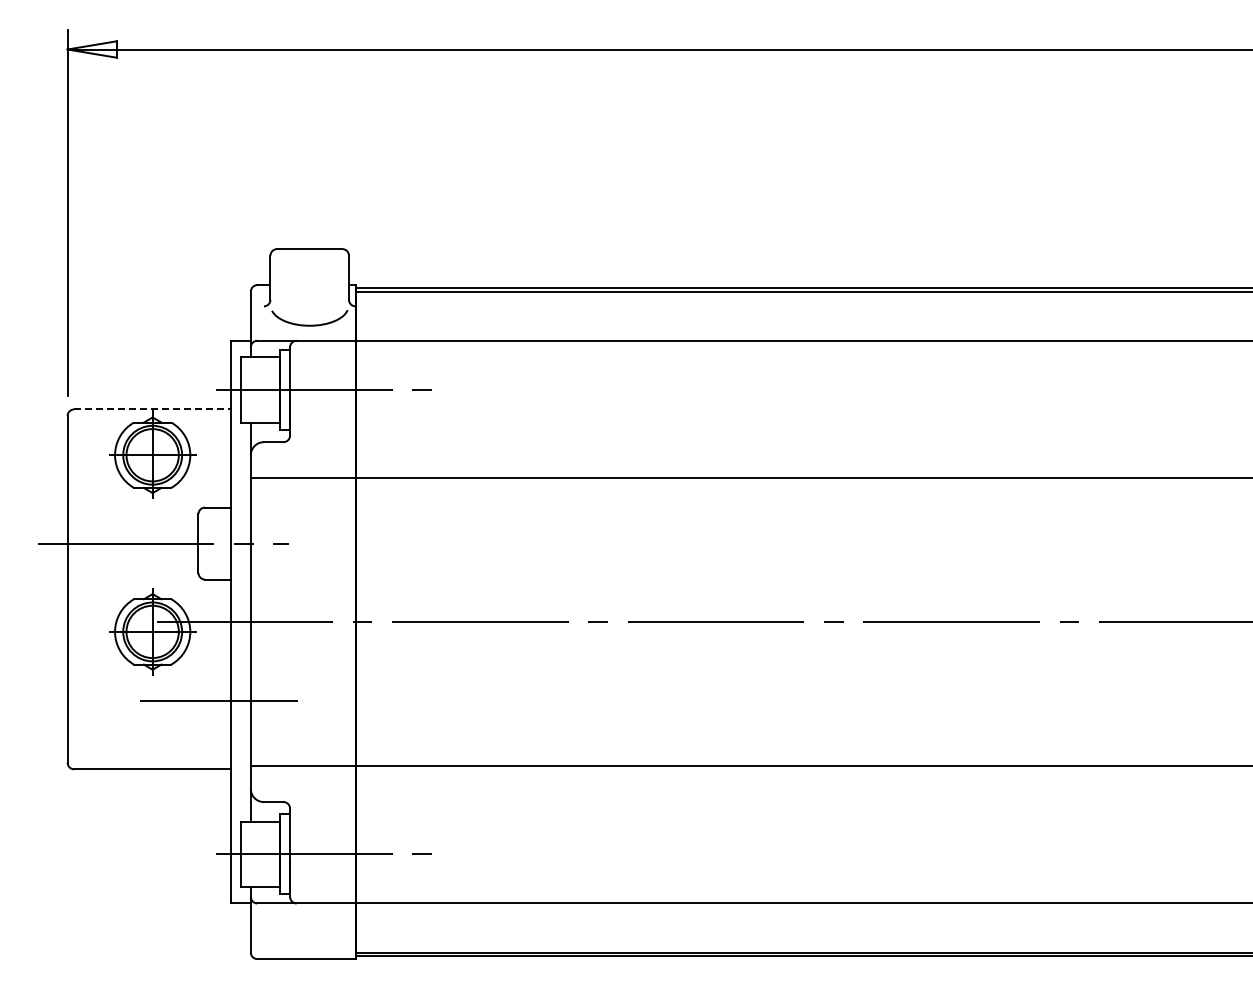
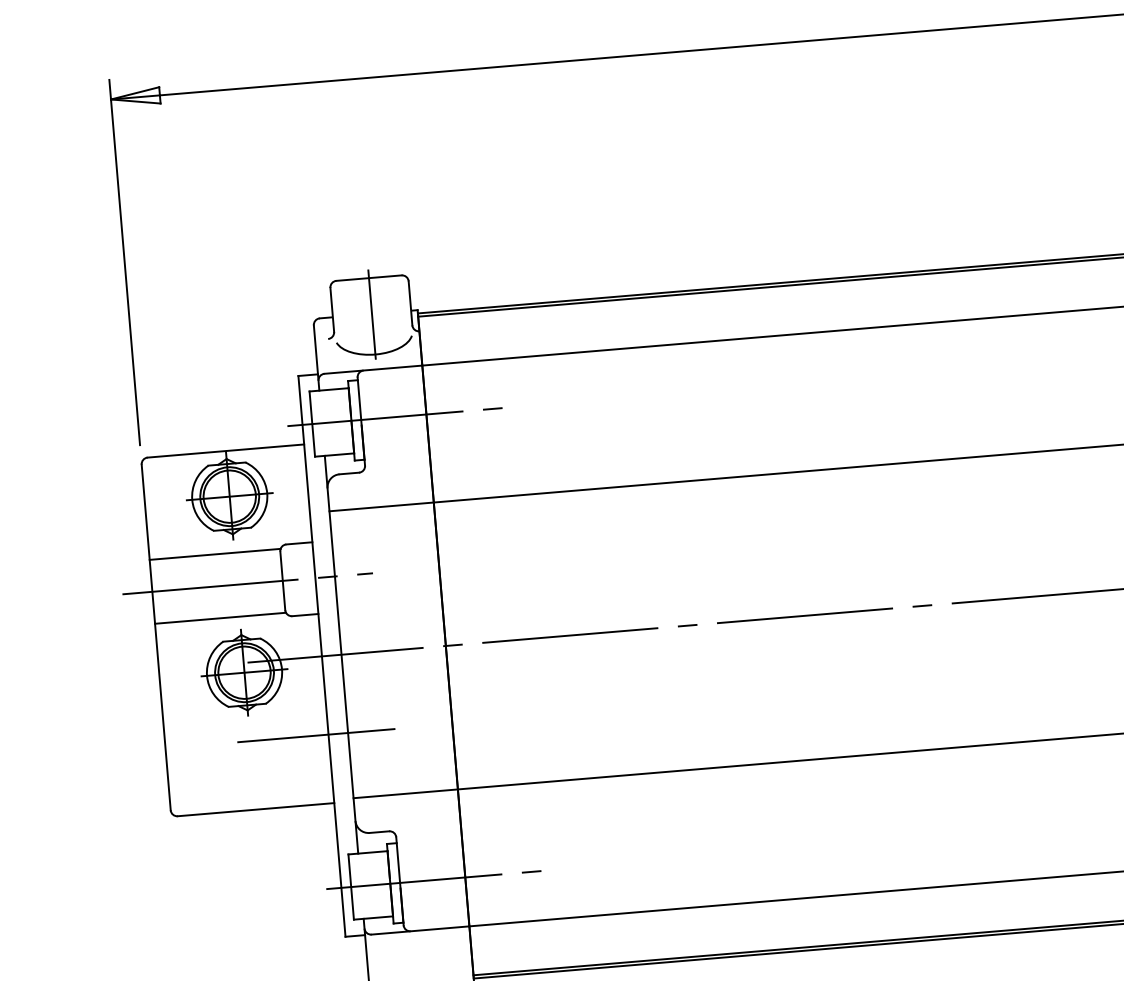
line: (309, 285) -> (371, 314), added
line: (152, 409) -> (225, 451), dashed -> solid
line: (133, 511) -> (215, 554), added
line: (133, 575) -> (220, 618), added

